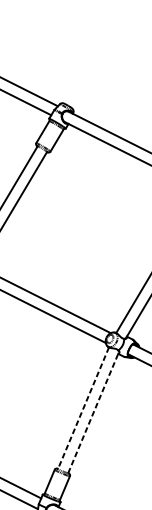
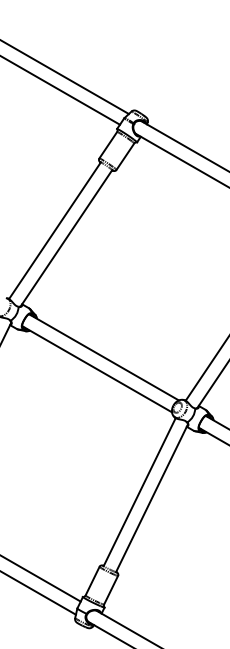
line: (83, 408) -> (139, 492), dashed -> solid
line: (93, 412) -> (151, 498), dashed -> solid

